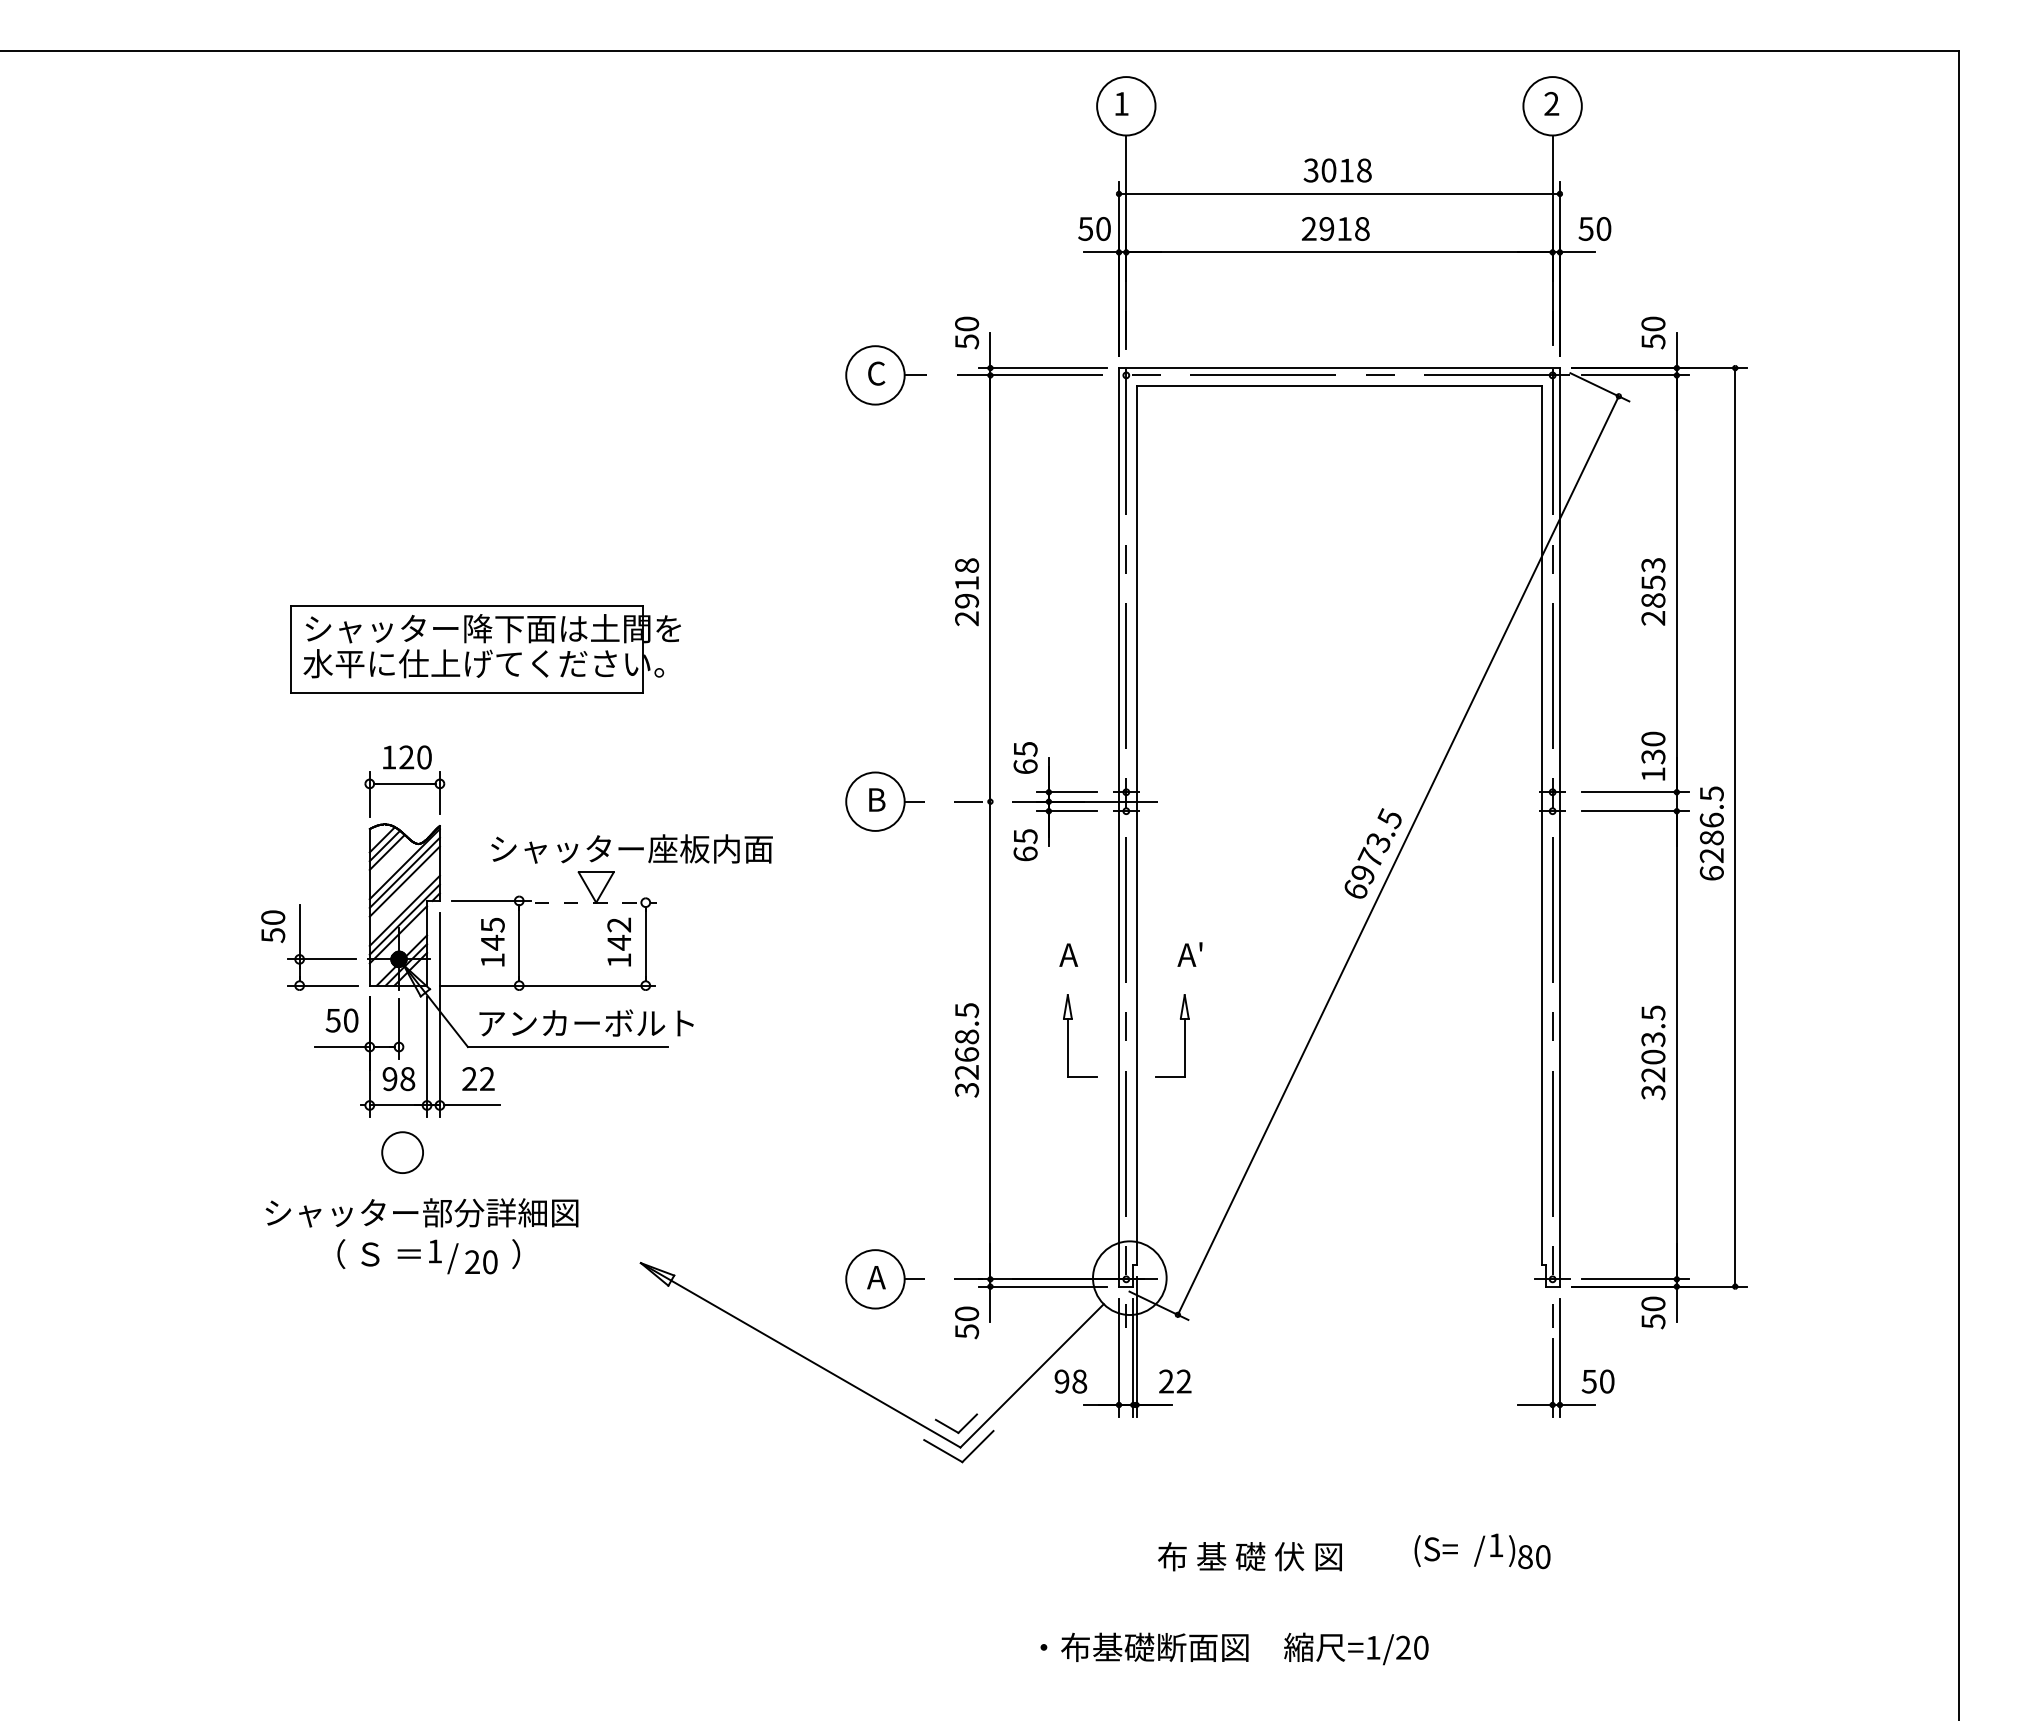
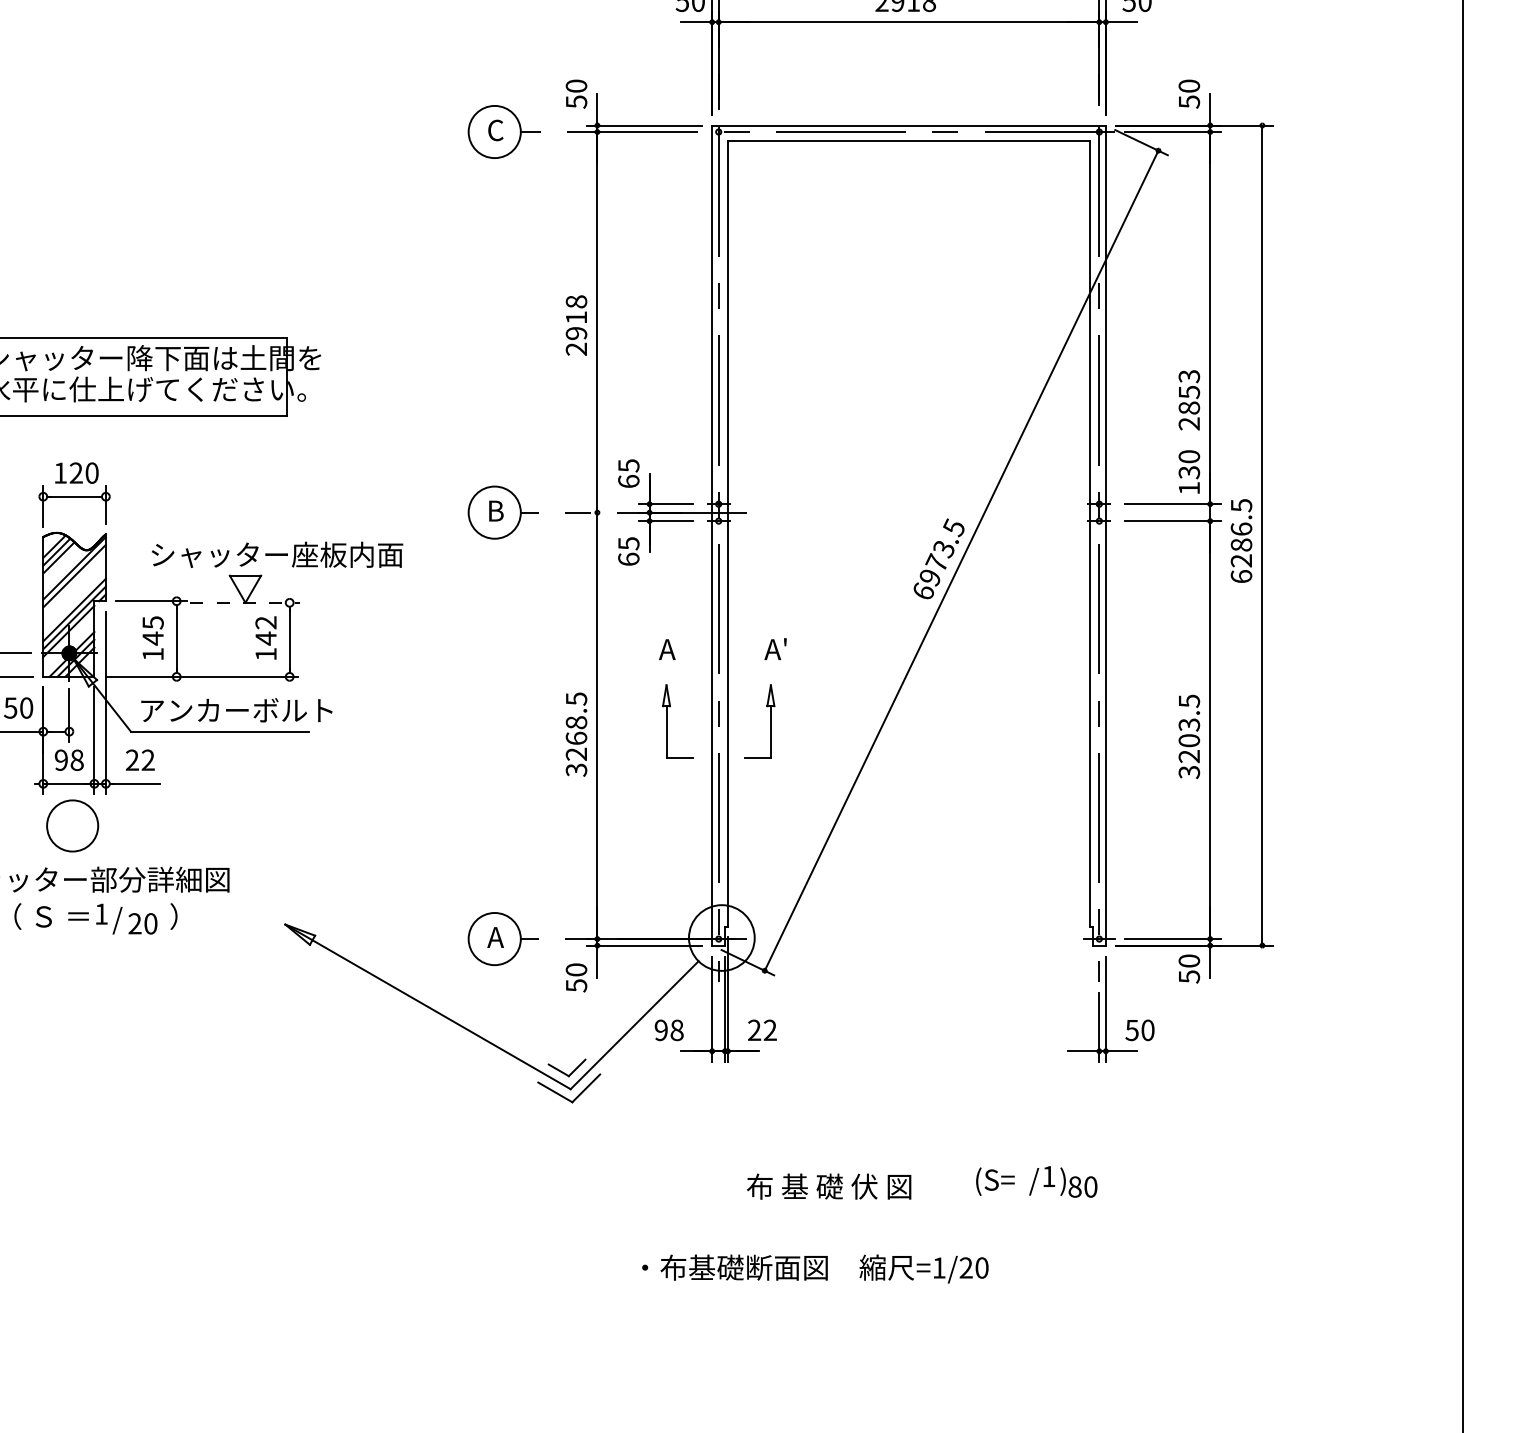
text: (1653, 591) -> (1189, 399), moved
line: (404, 881) -> (74, 583), removed
circle: (402, 1152) -> (72, 825), size x1.4

